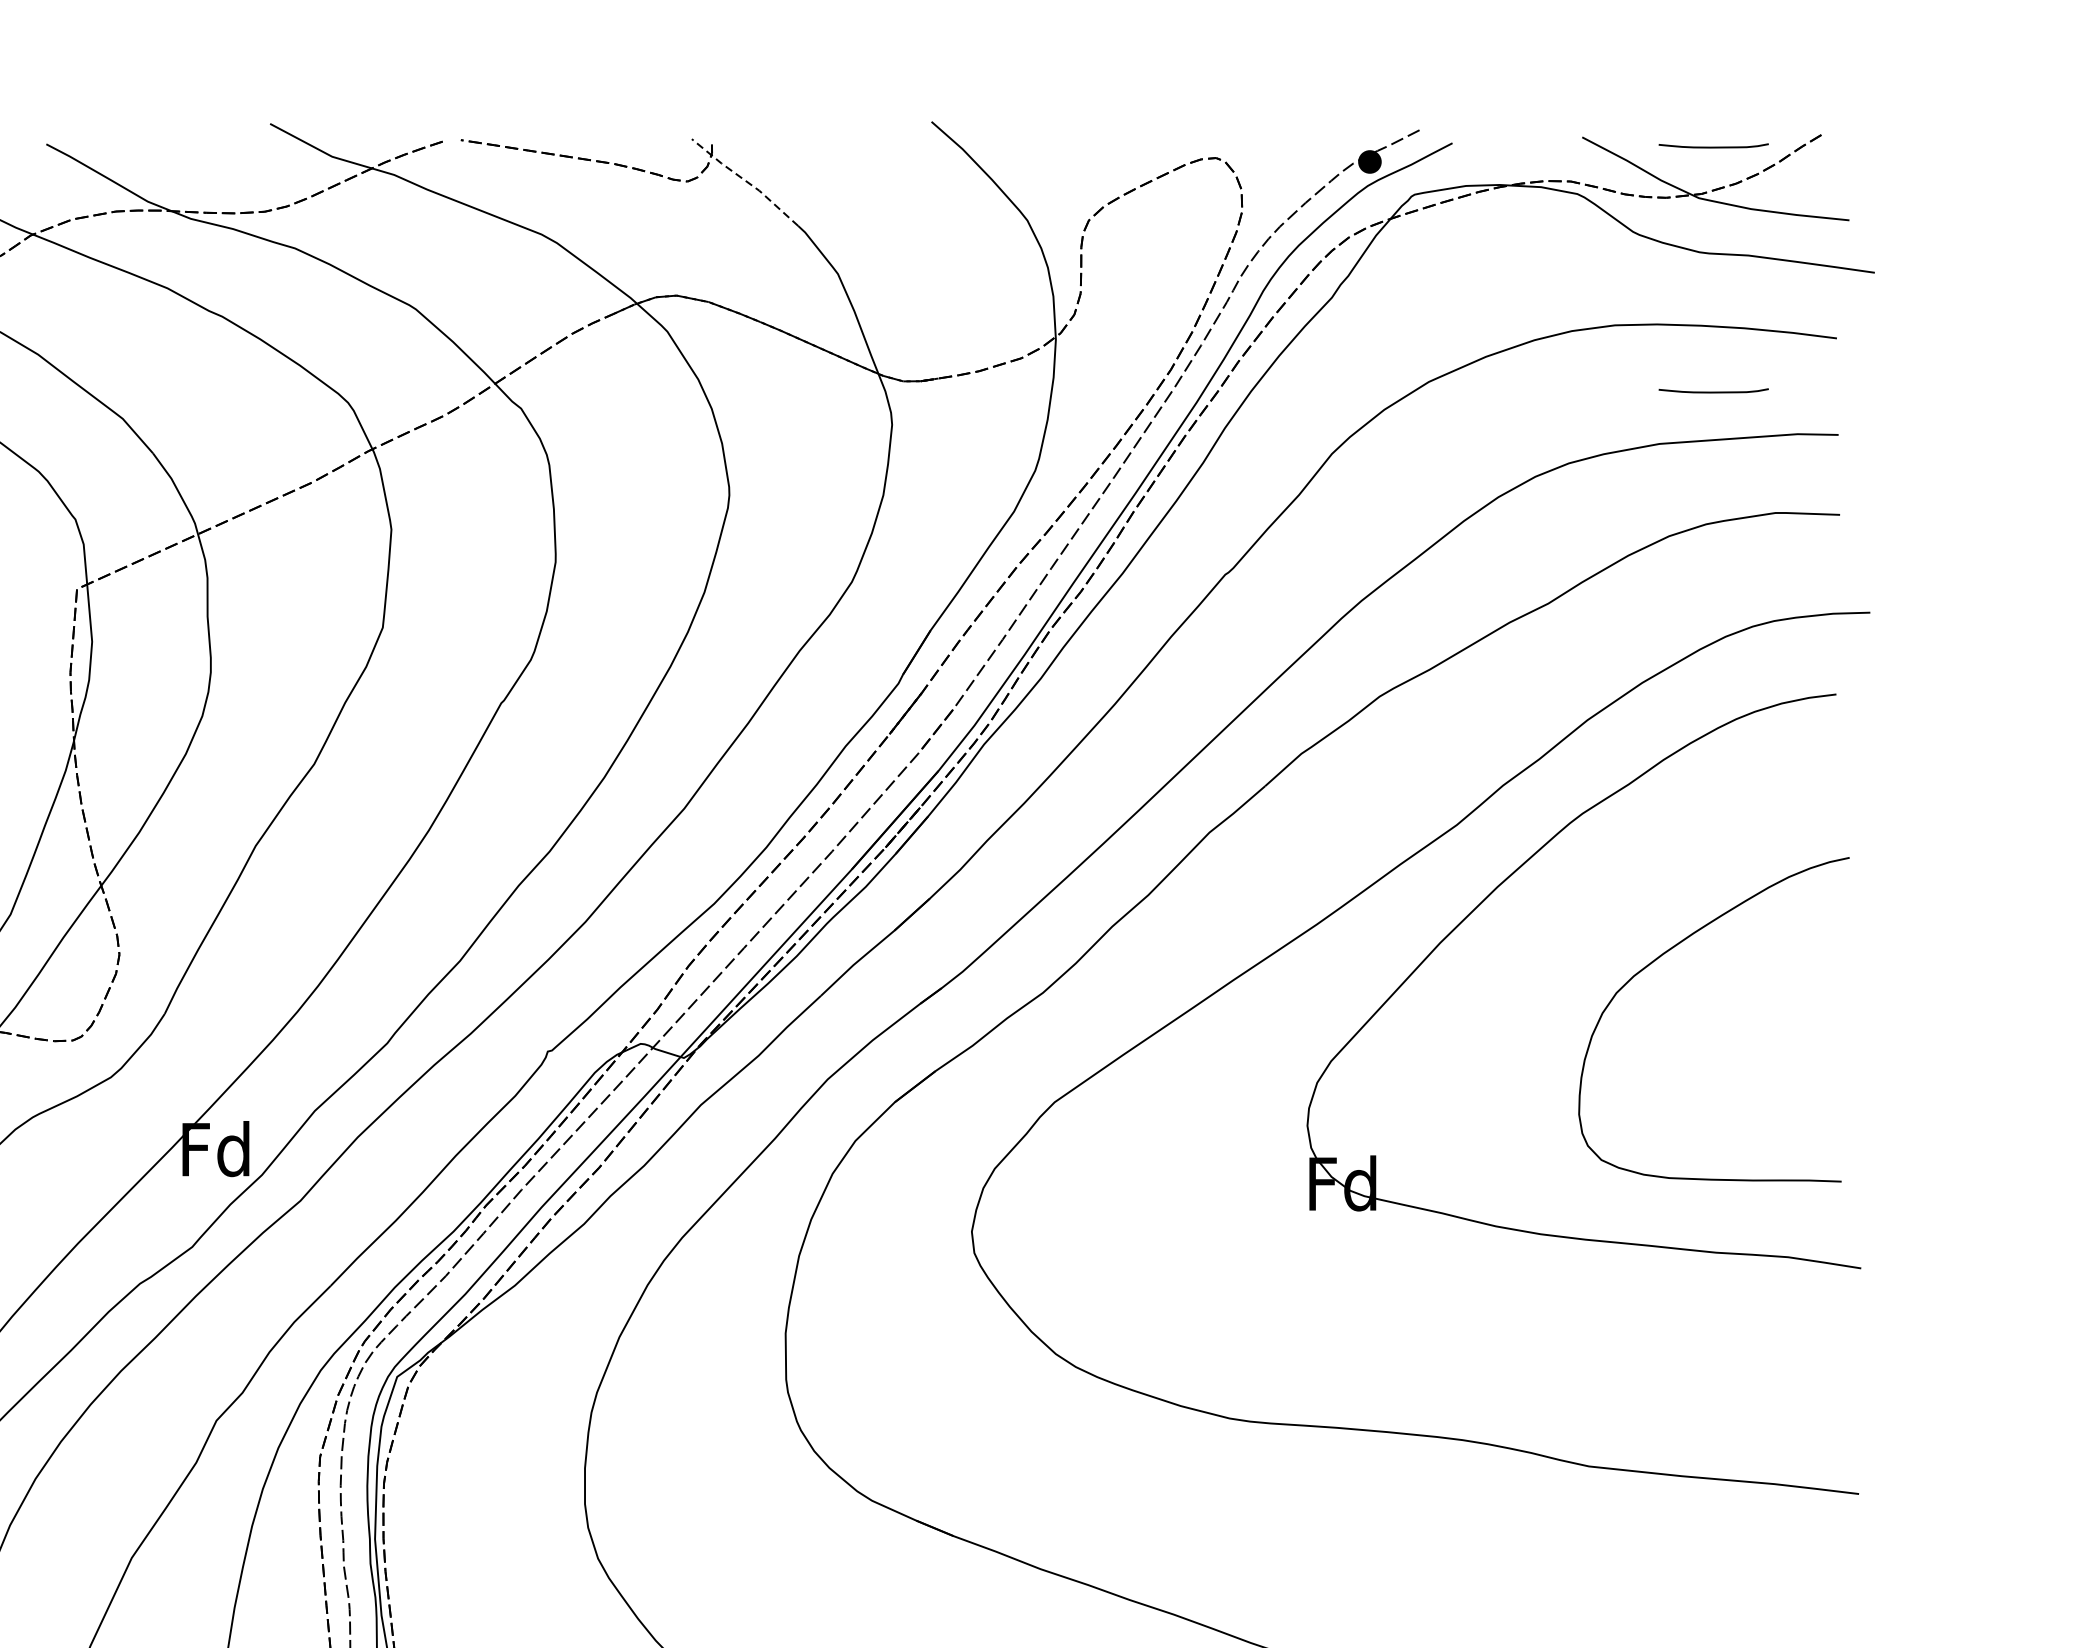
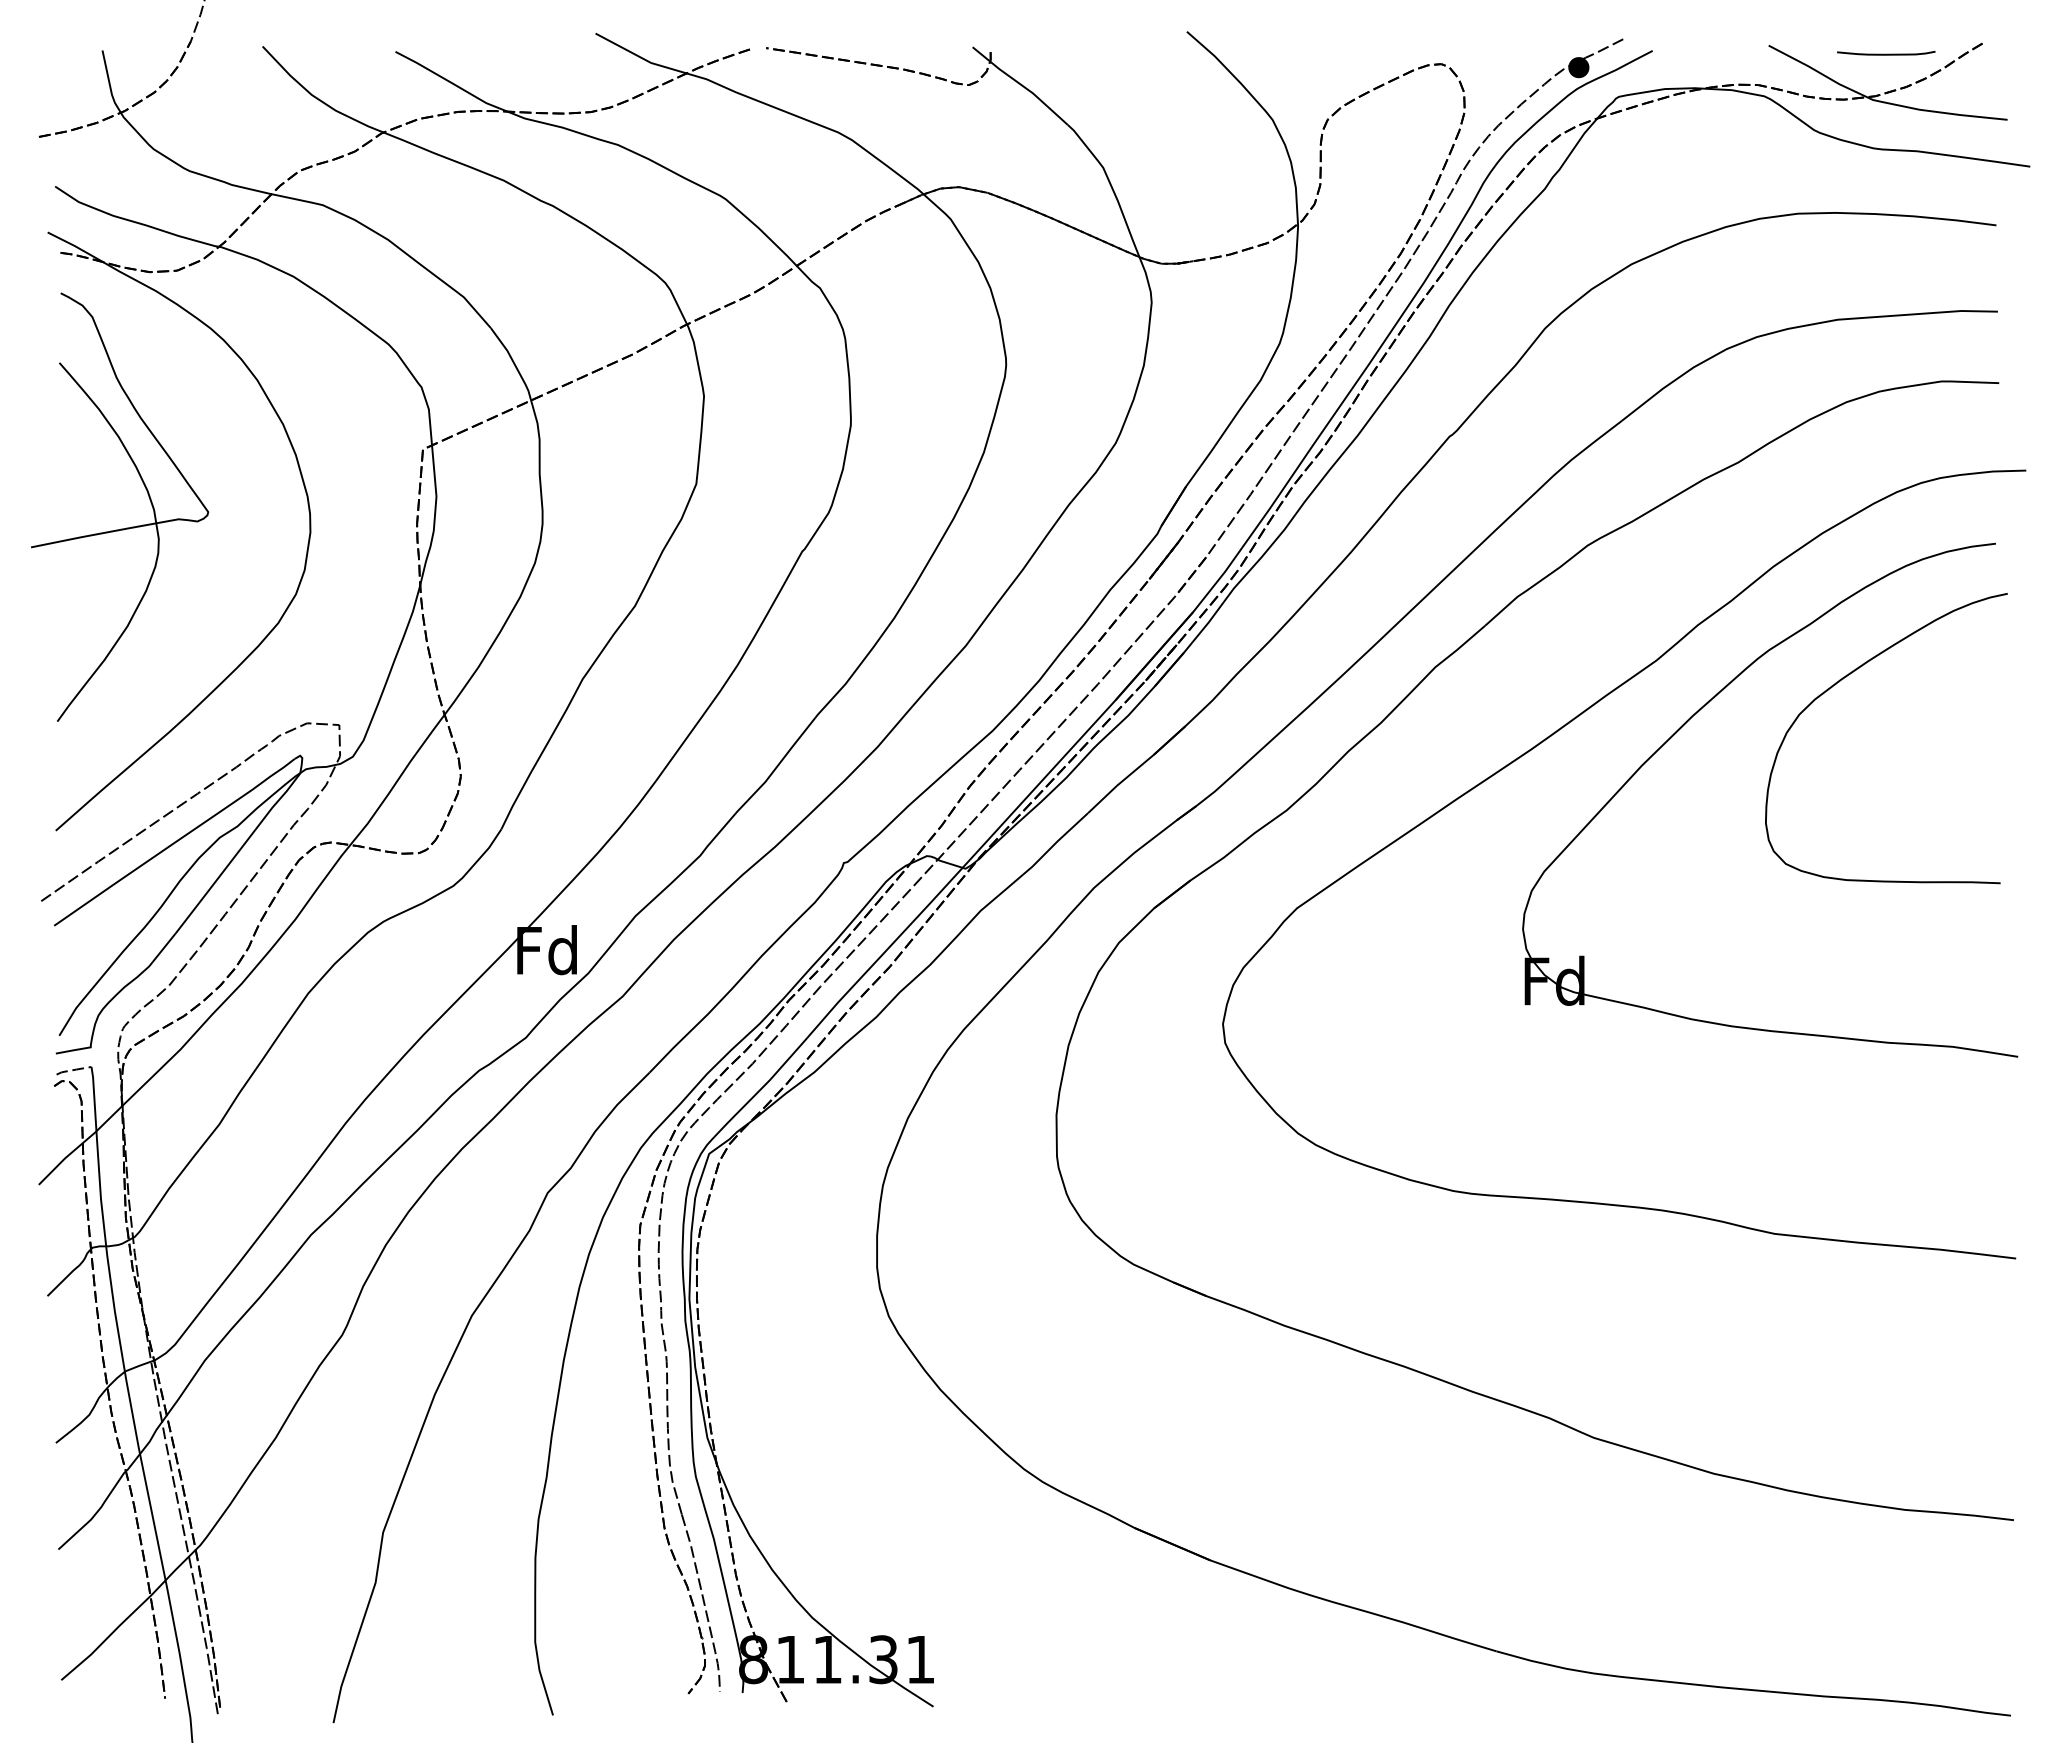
line: (745, 180) -> (1020, 84), dashed -> solid
curve: (1714, 391) -> (1886, 272), removed
curve: (1669, 951) -> (1846, 677), moved

